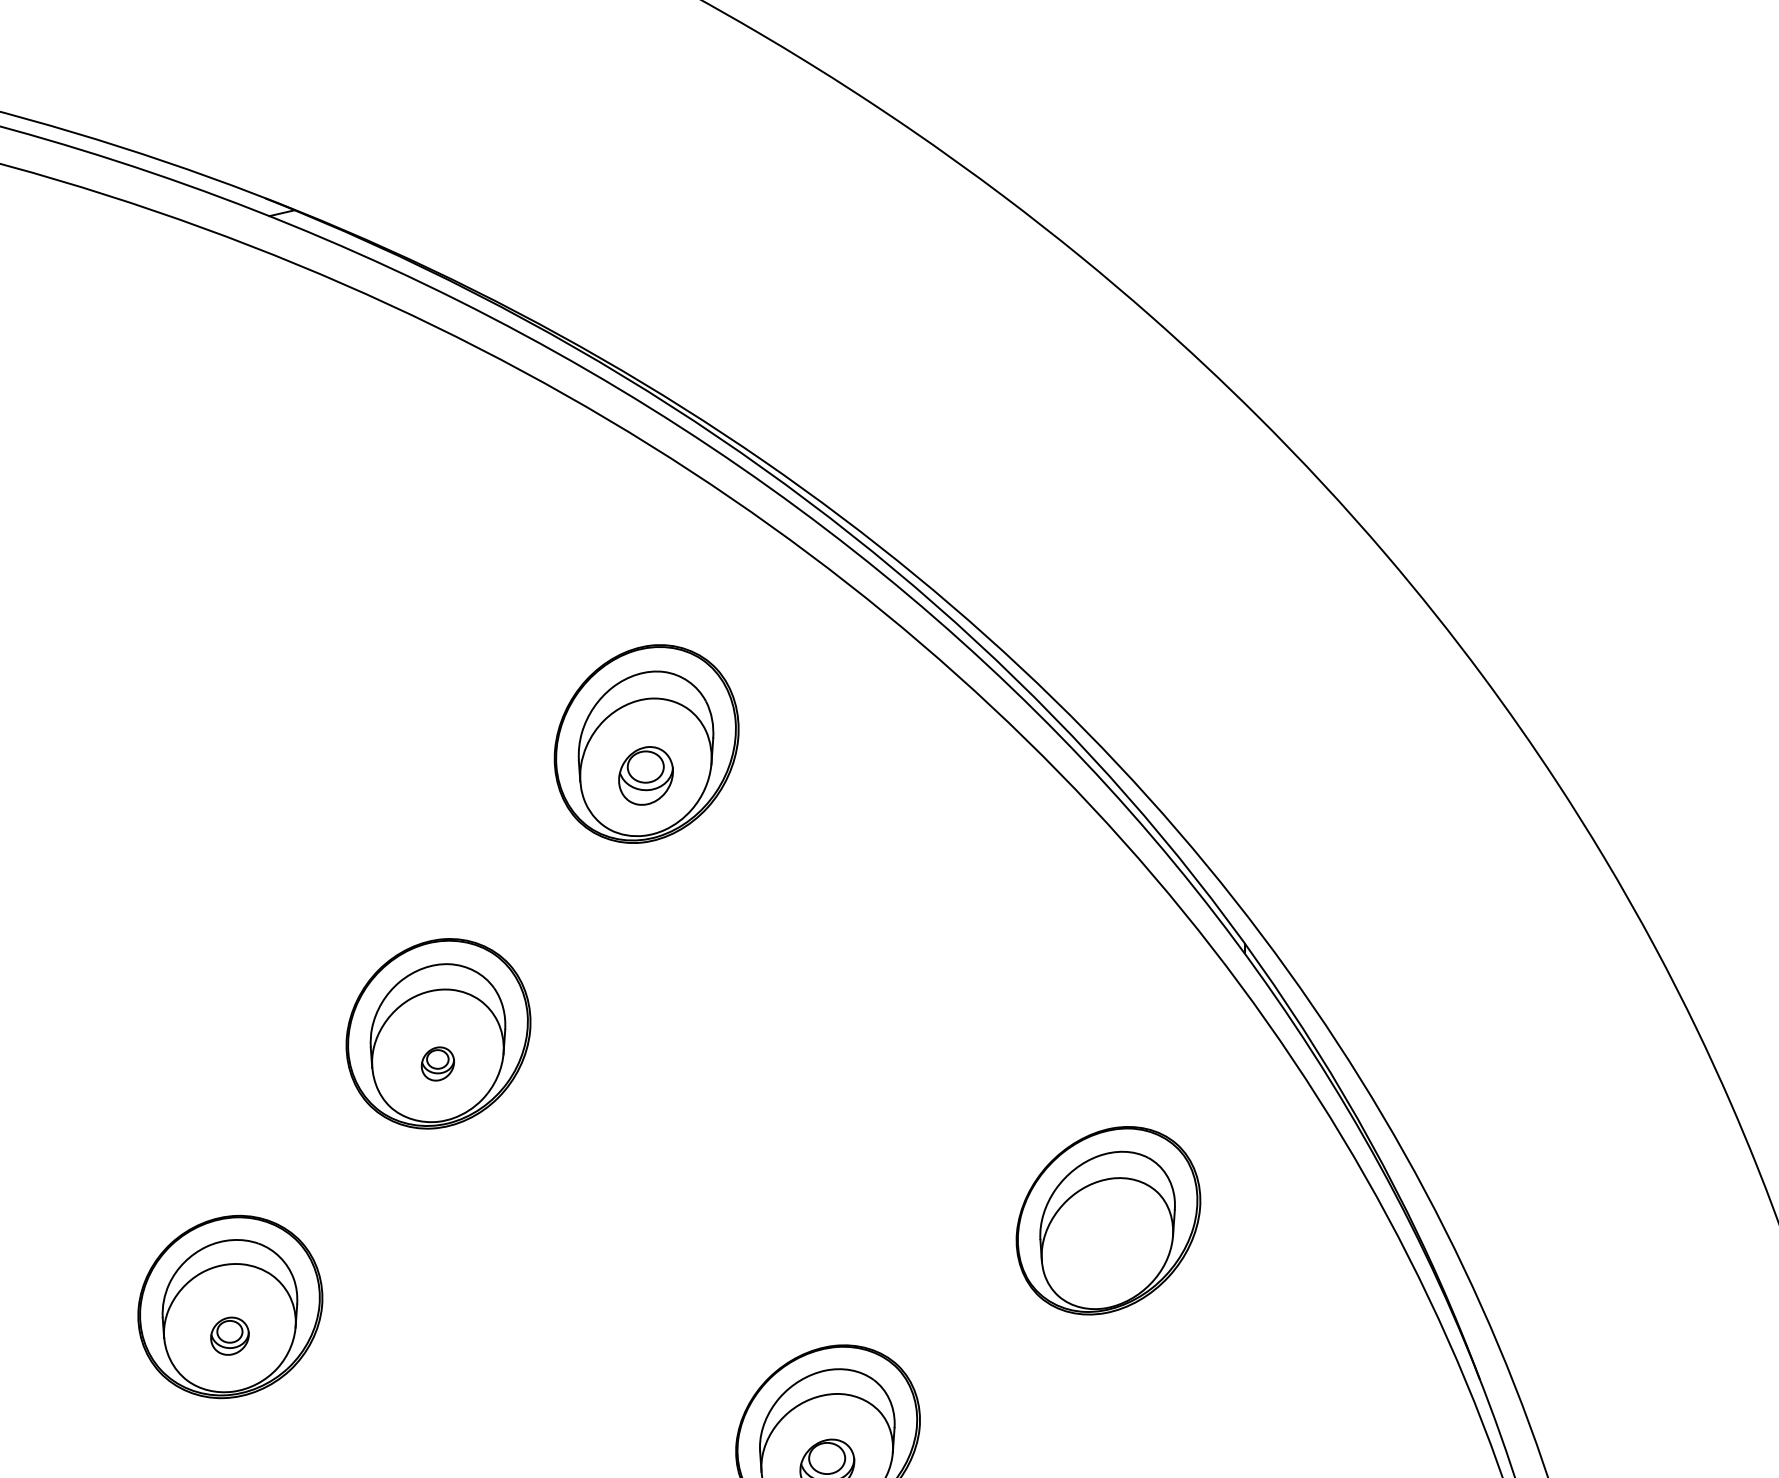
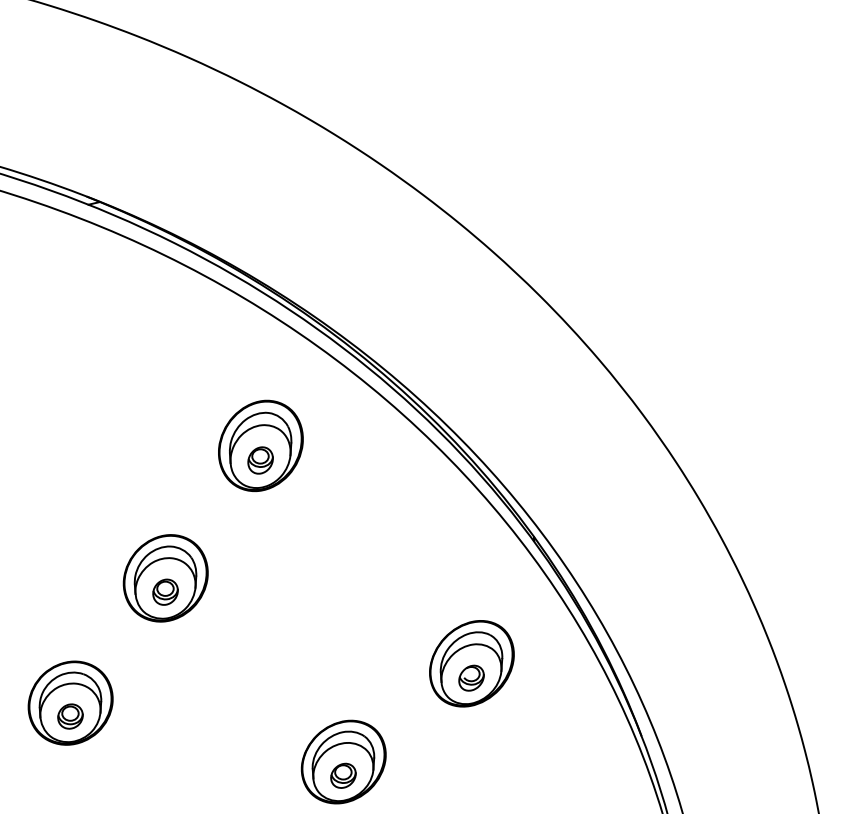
part: (437, 1062) -> (165, 591), size x1.67
part: (1107, 1250) -> (471, 677), added
part: (229, 1336) -> (70, 716), size x1.43

